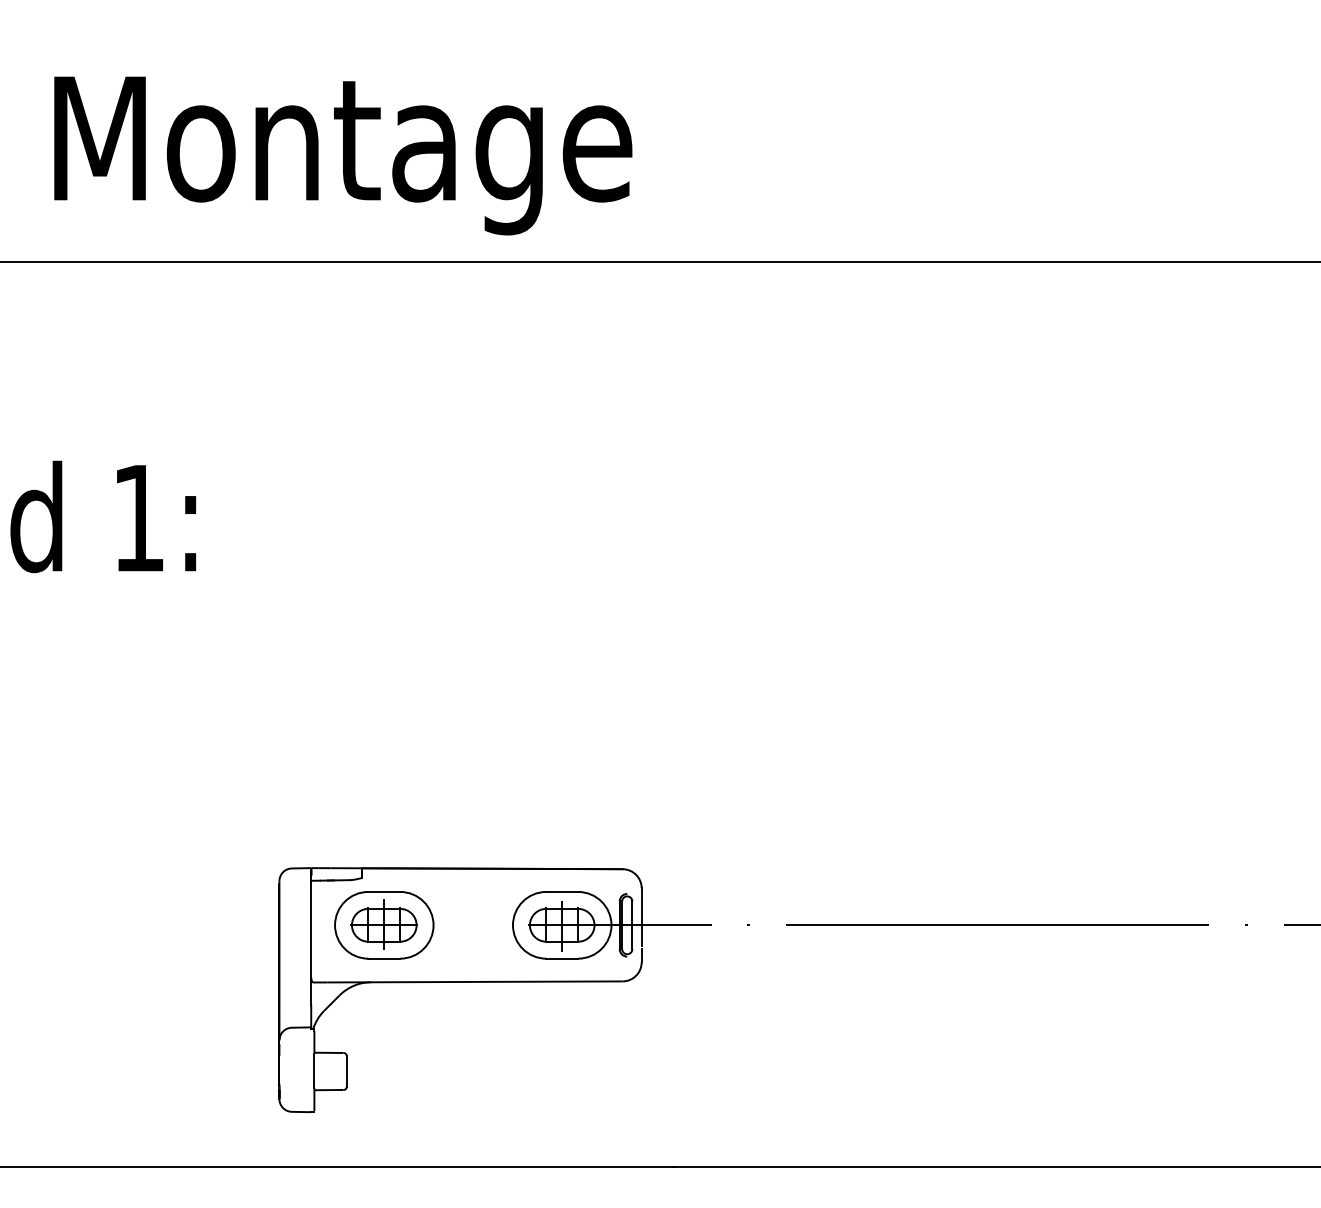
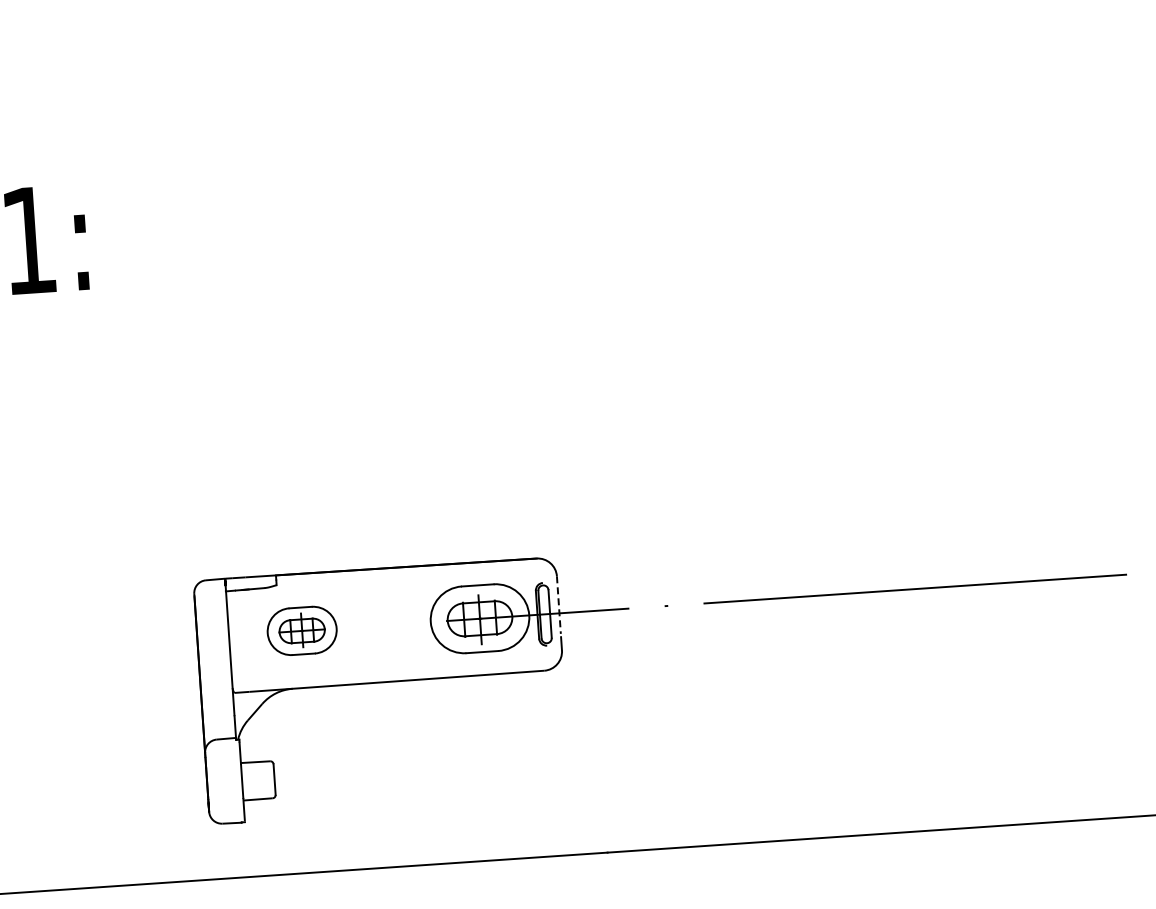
line: (641, 917) -> (558, 605), solid -> dashed
part: (384, 925) -> (302, 631), size x0.7

